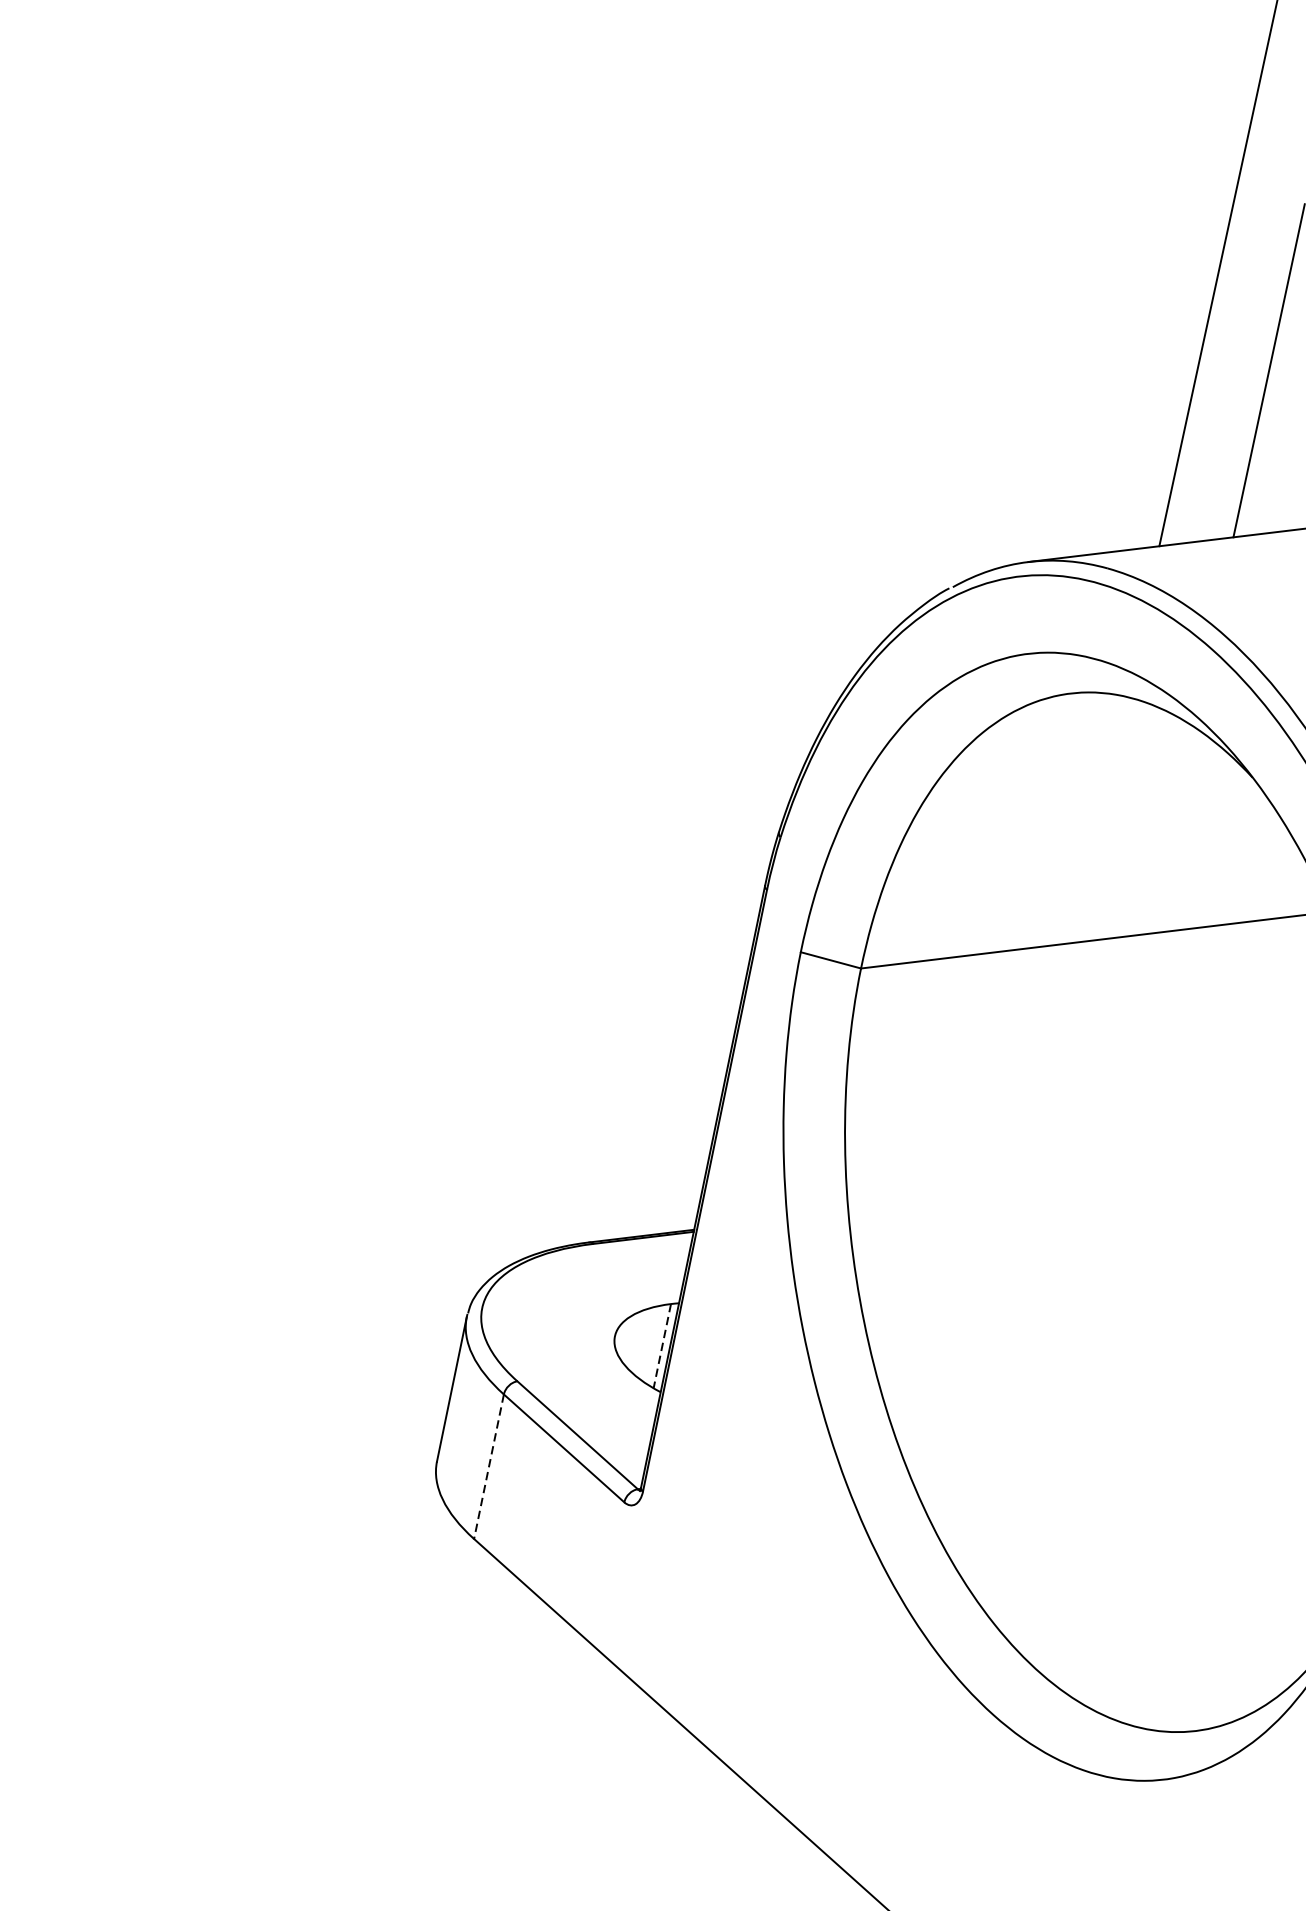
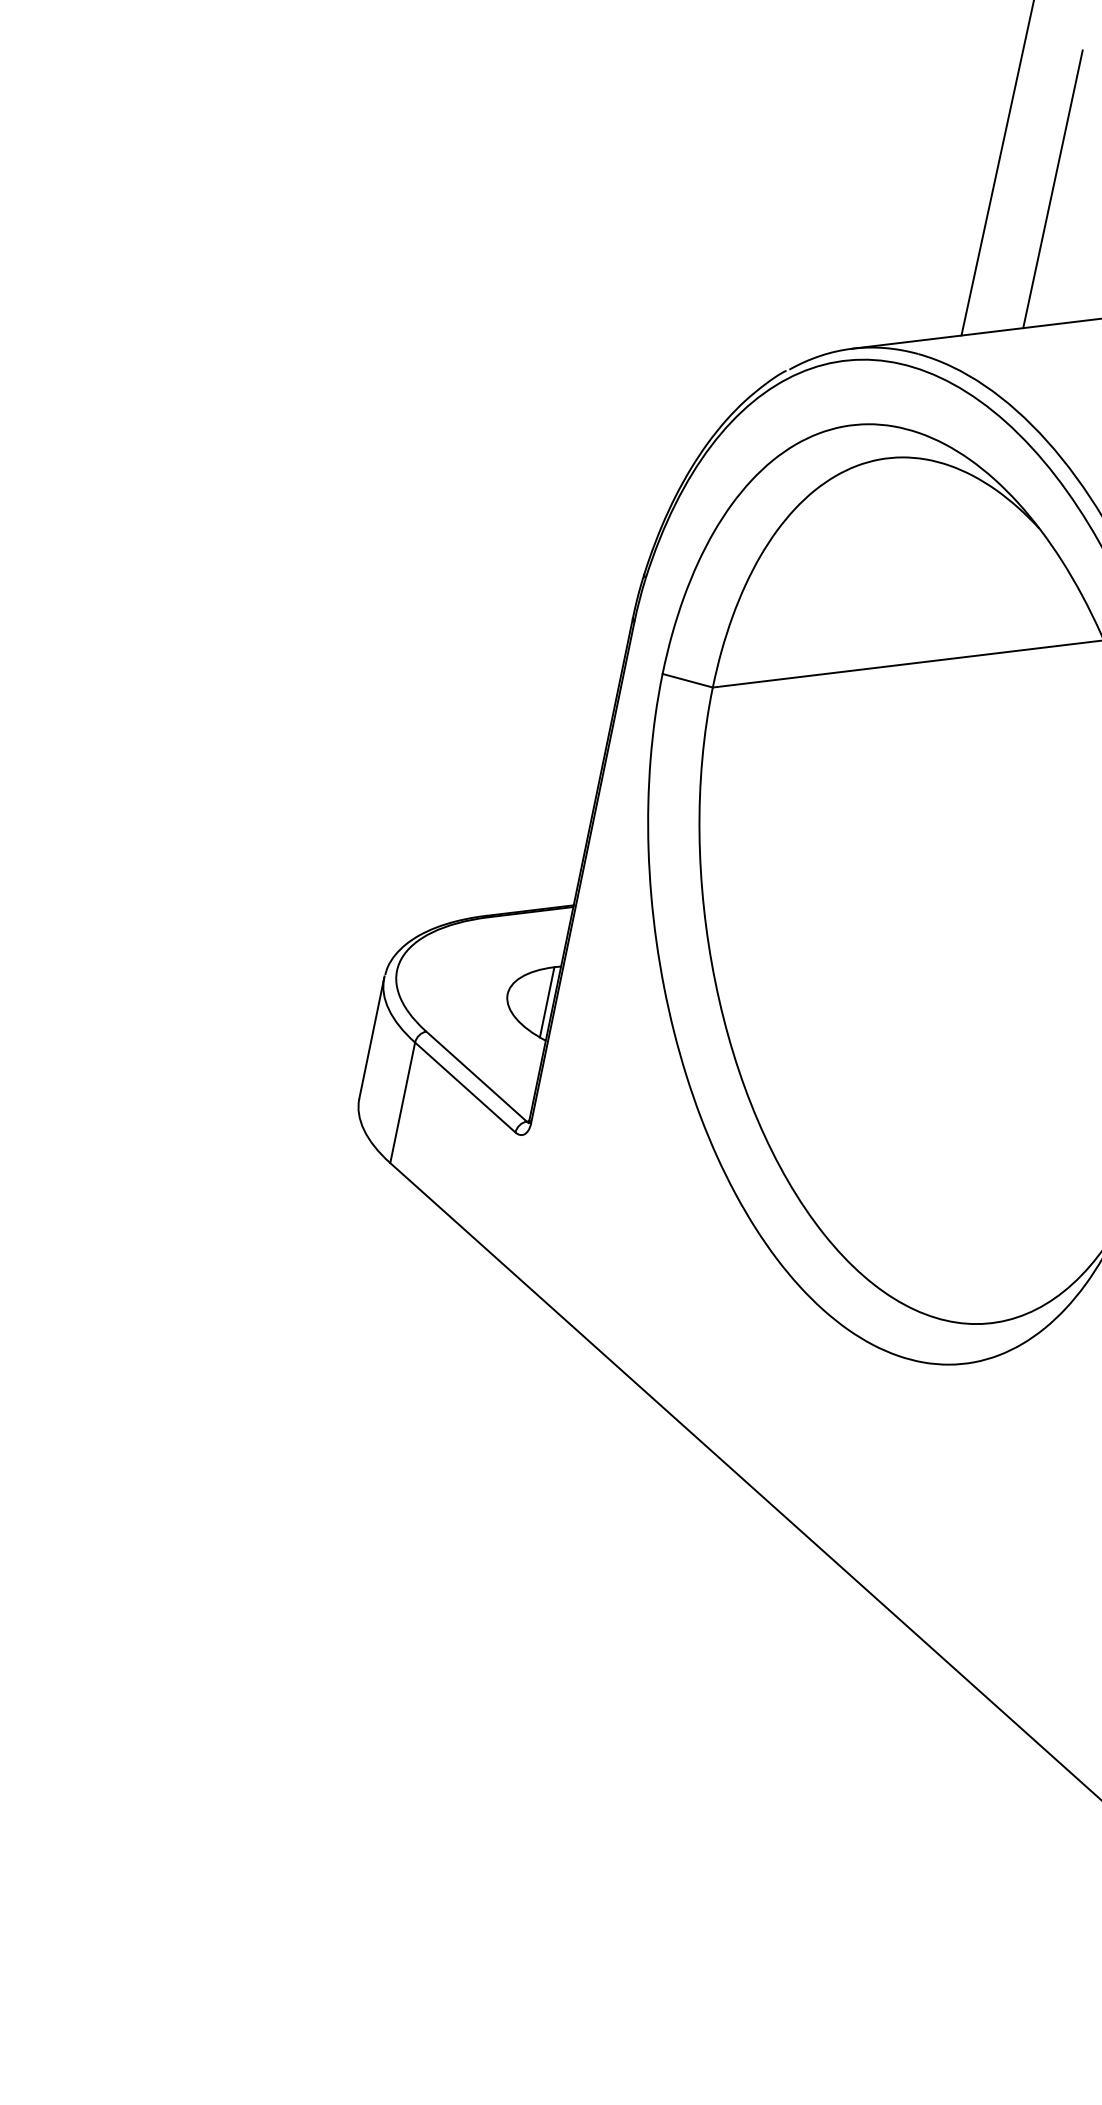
line: (662, 1346) -> (547, 1002), dashed -> solid
line: (488, 1466) -> (402, 1102), dashed -> solid

